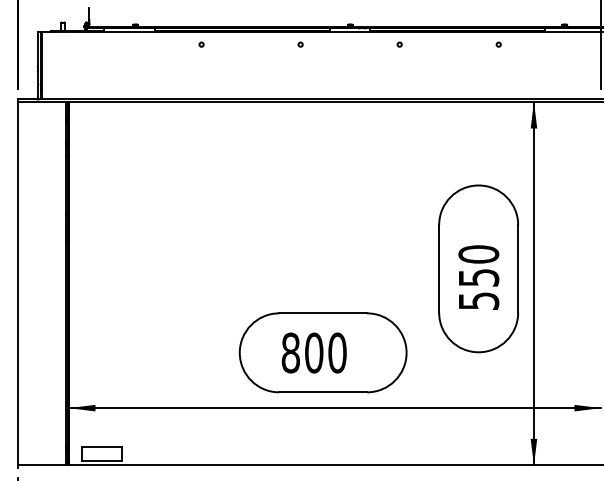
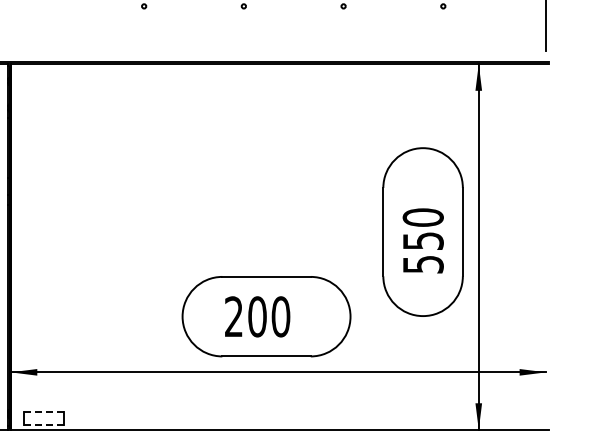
text: (290, 352) -> (233, 316), 800 -> 200
line: (102, 447) -> (44, 411), solid -> dashed
line: (102, 460) -> (44, 425), solid -> dashed

